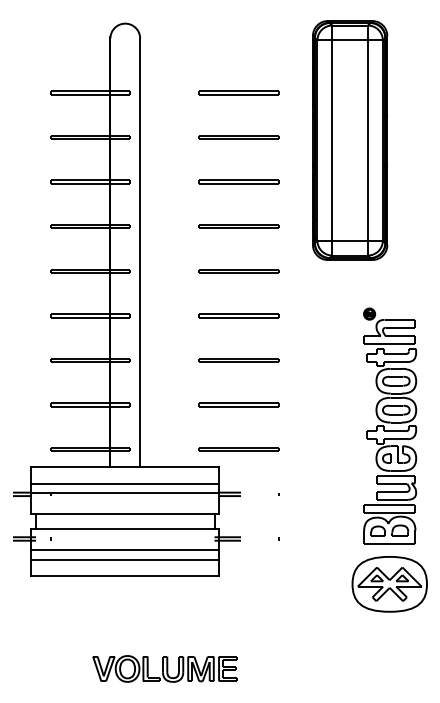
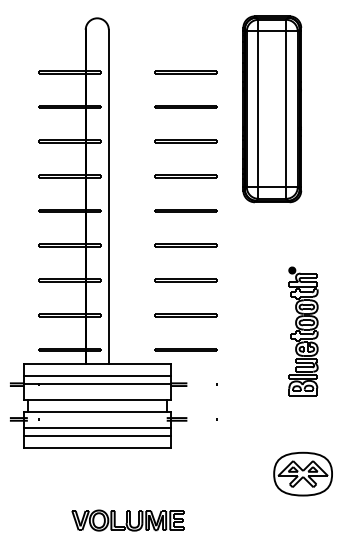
part: (390, 425) -> (303, 331), size x0.7
part: (389, 584) -> (302, 474), moved

